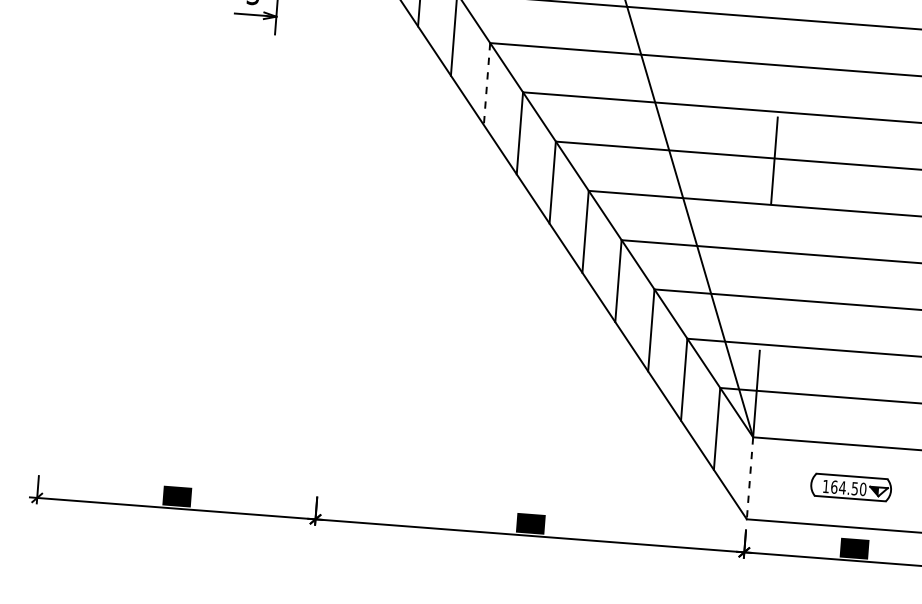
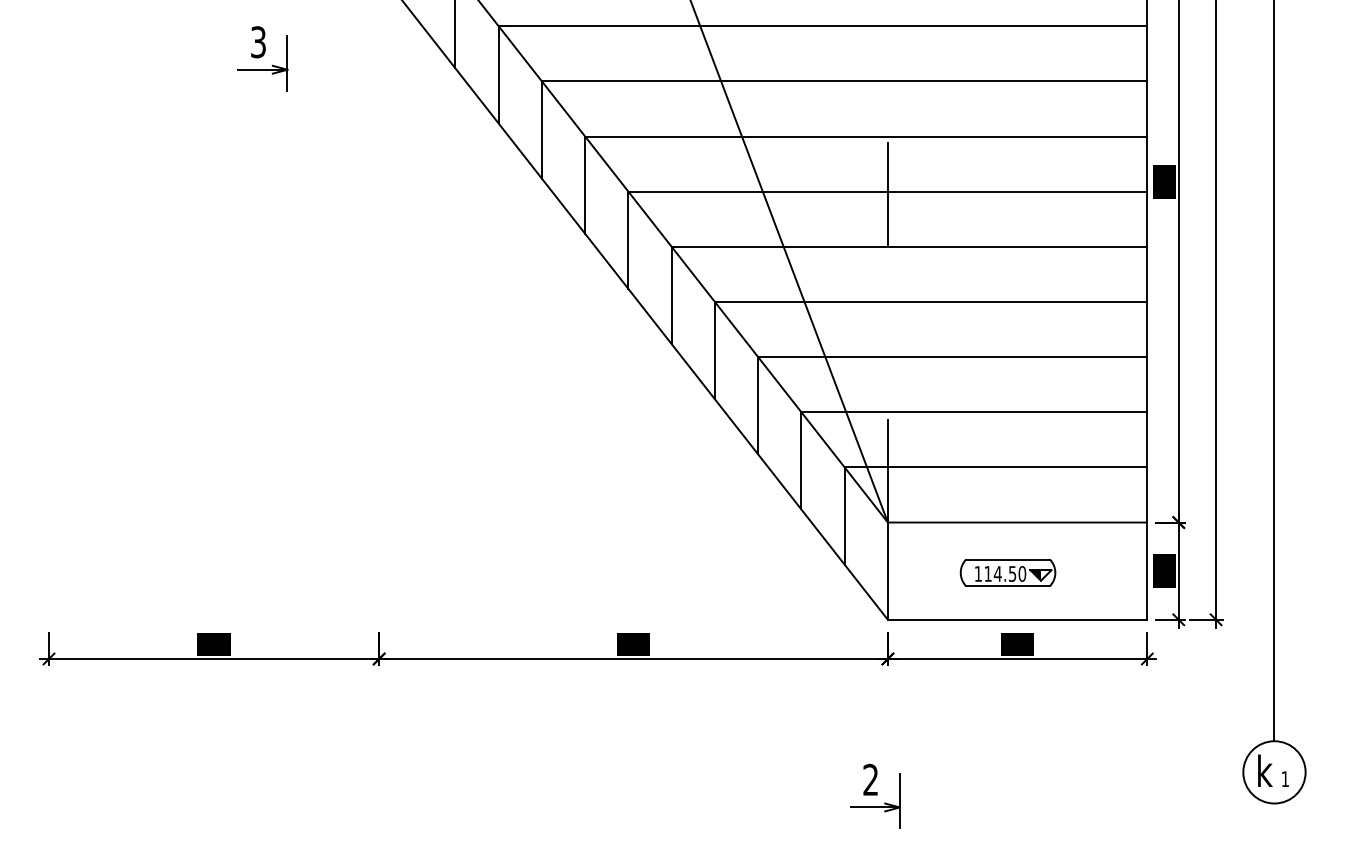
line: (486, 84) -> (541, 130), dashed -> solid
line: (749, 478) -> (887, 571), dashed -> solid
text: (834, 486) -> (988, 573), 164.50 -> 114.50

